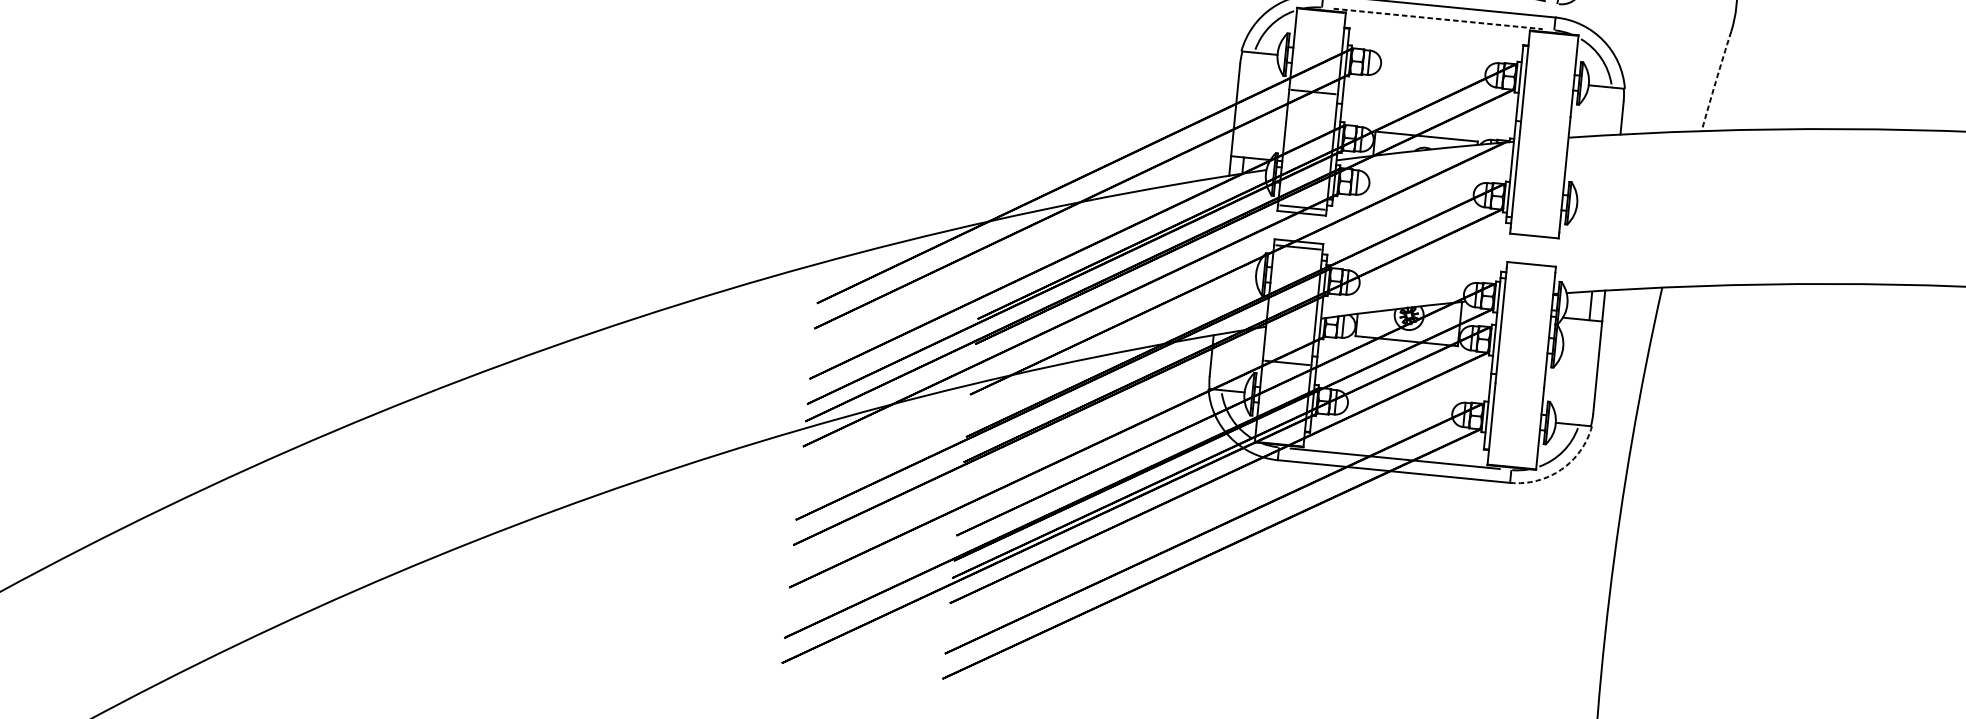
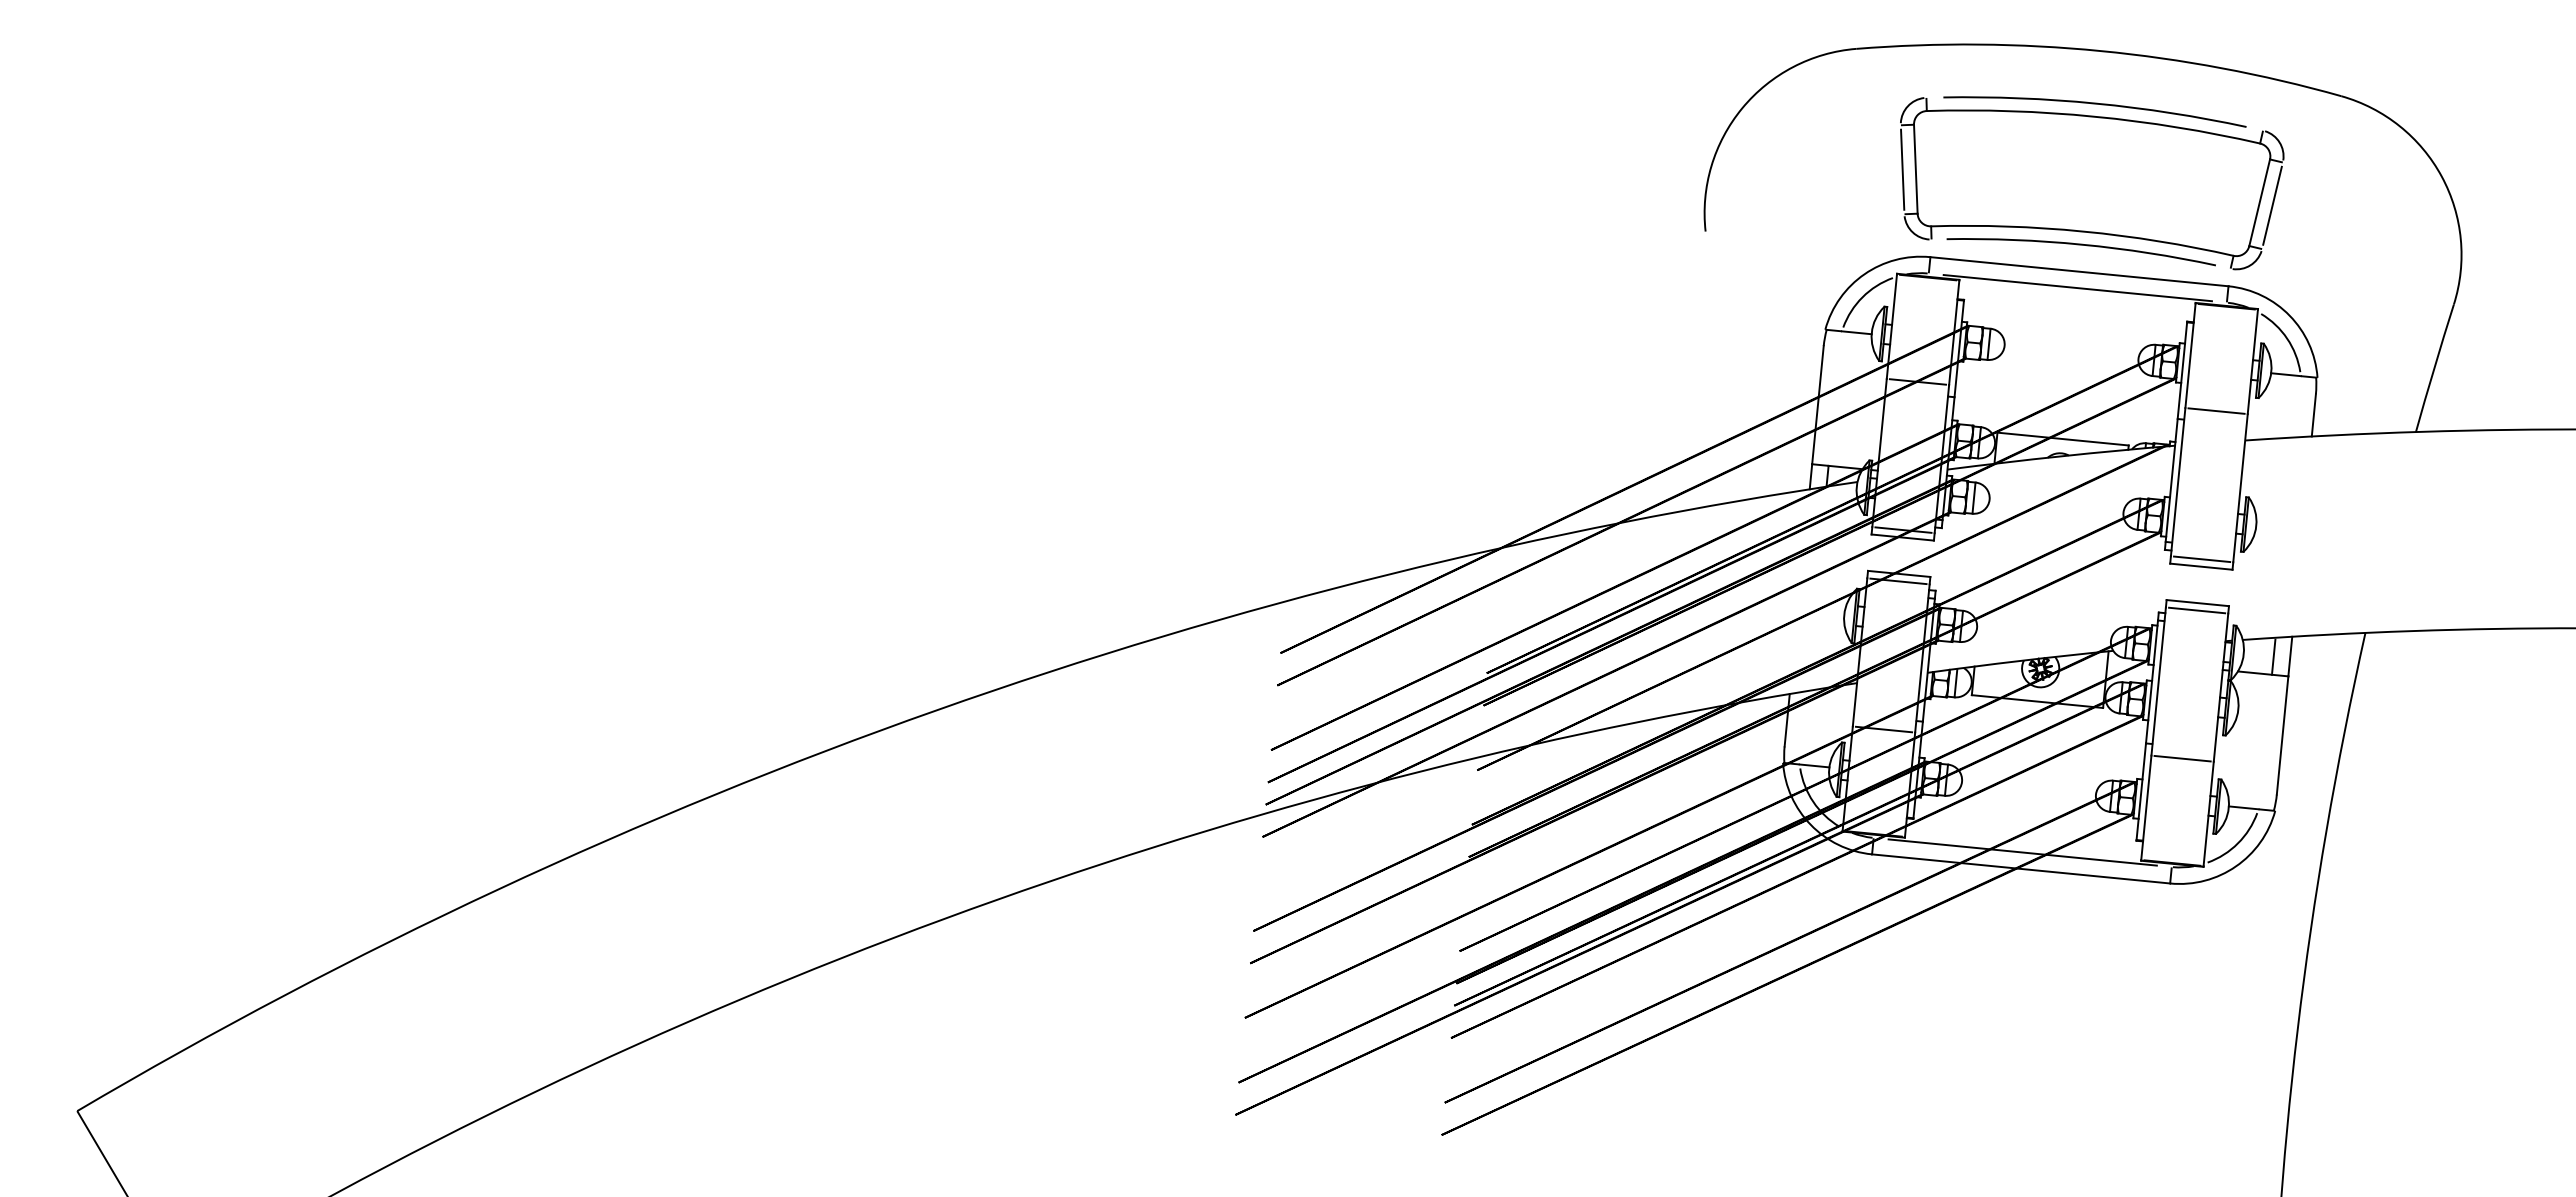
line: (1437, 19) -> (2077, 288), dashed -> solid
arc: (1716, 81) -> (2434, 368), dashed -> solid
line: (1546, 114) -> (2216, 410), added
line: (1535, 230) -> (2202, 559), added
line: (1531, 270) -> (2197, 610), added
line: (1519, 385) -> (2182, 758), added
arc: (1561, 469) -> (2235, 866), dashed -> solid

